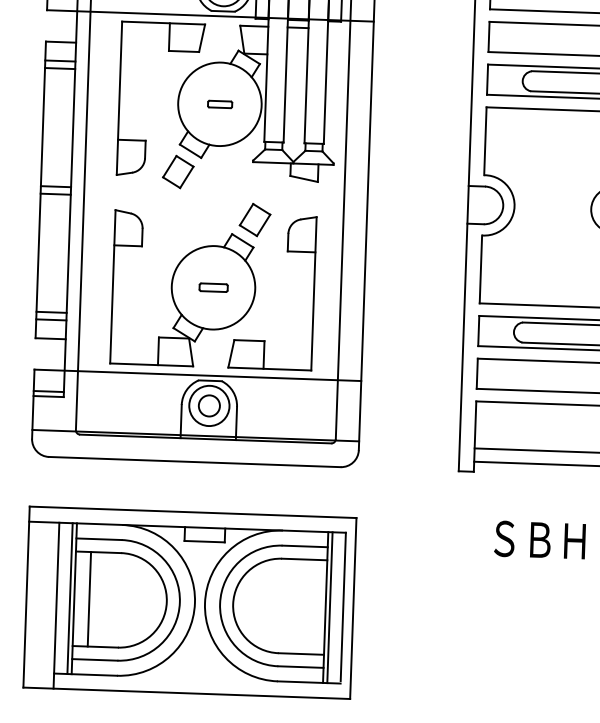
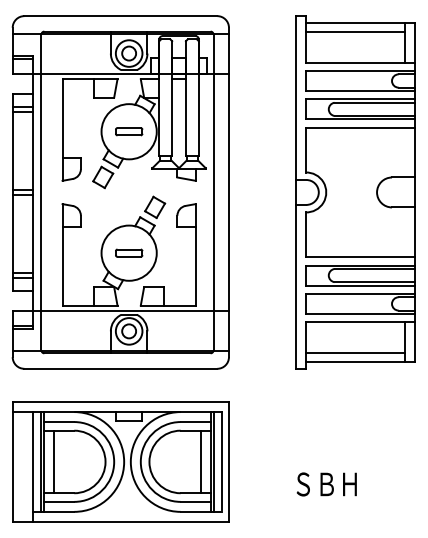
part: (220, 103) -> (129, 131), size x1.67
part: (214, 286) -> (129, 252), size x1.43
text: (539, 540) -> (326, 484), moved
line: (310, 606) -> (200, 461), added

